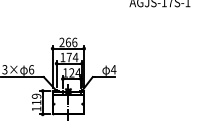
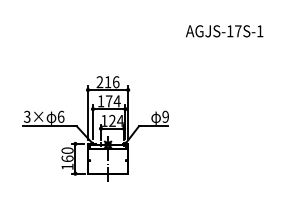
text: (67, 42) -> (107, 82), 266 -> 216
text: (113, 69) -> (165, 116), 4 -> 9
text: (36, 99) -> (67, 154), 119 -> 160

